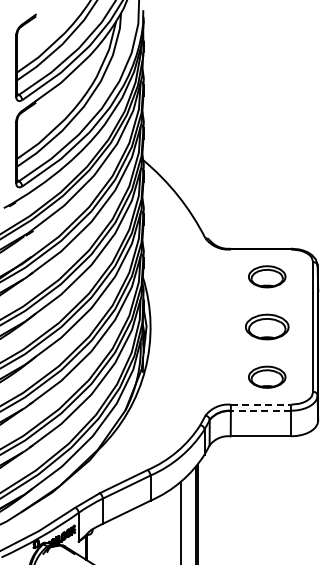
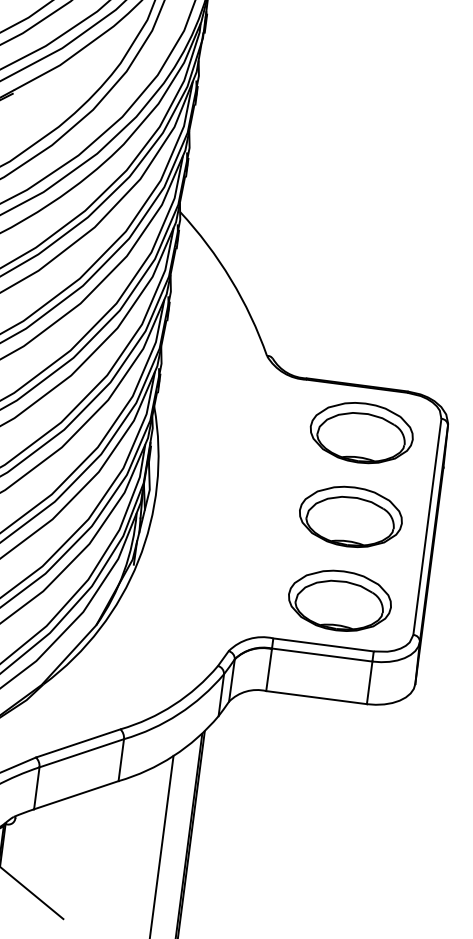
part: (266, 276) -> (360, 432), size x1.67
part: (266, 326) -> (349, 515), size x1.43
part: (266, 376) -> (338, 599), size x1.67
line: (261, 404) -> (324, 644), dashed -> solid
line: (260, 410) -> (321, 654), dashed -> solid

